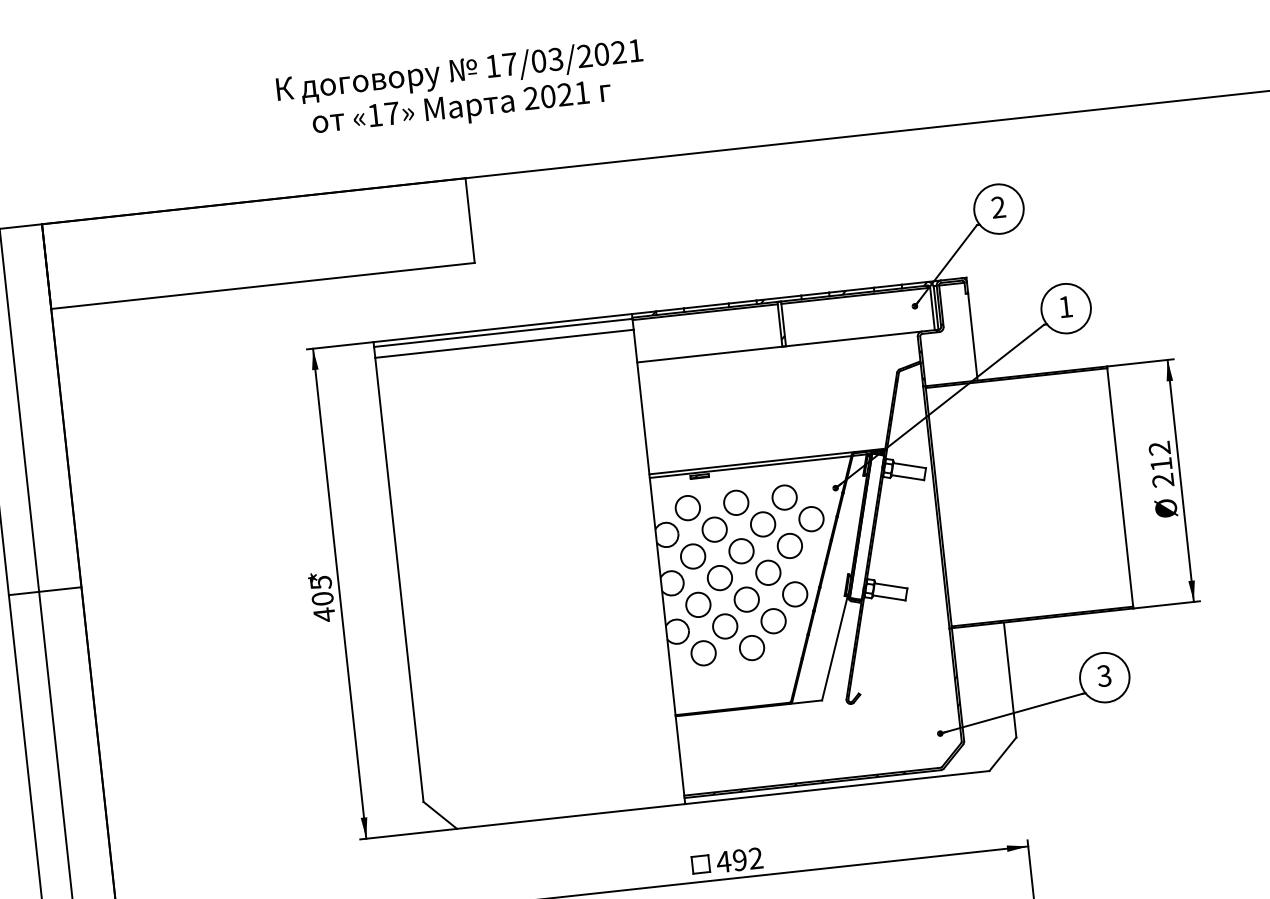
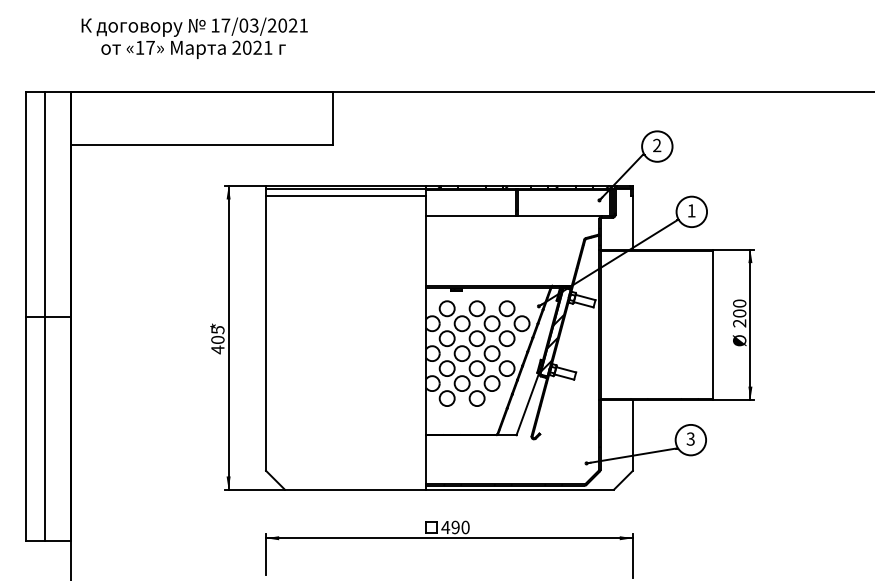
text: (461, 89) -> (194, 37), moved
text: (1160, 456) -> (739, 308), 212 -> 200
hatch: (863, 544) -> (552, 342), added
text: (755, 858) -> (465, 527), 492 -> 490

